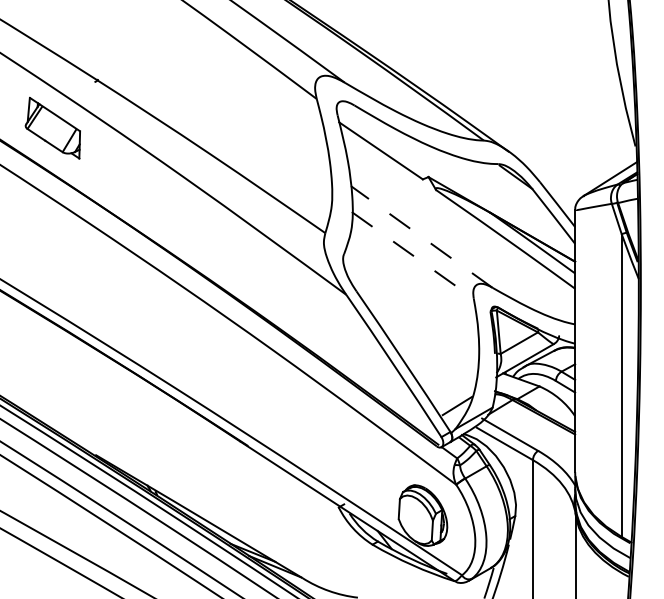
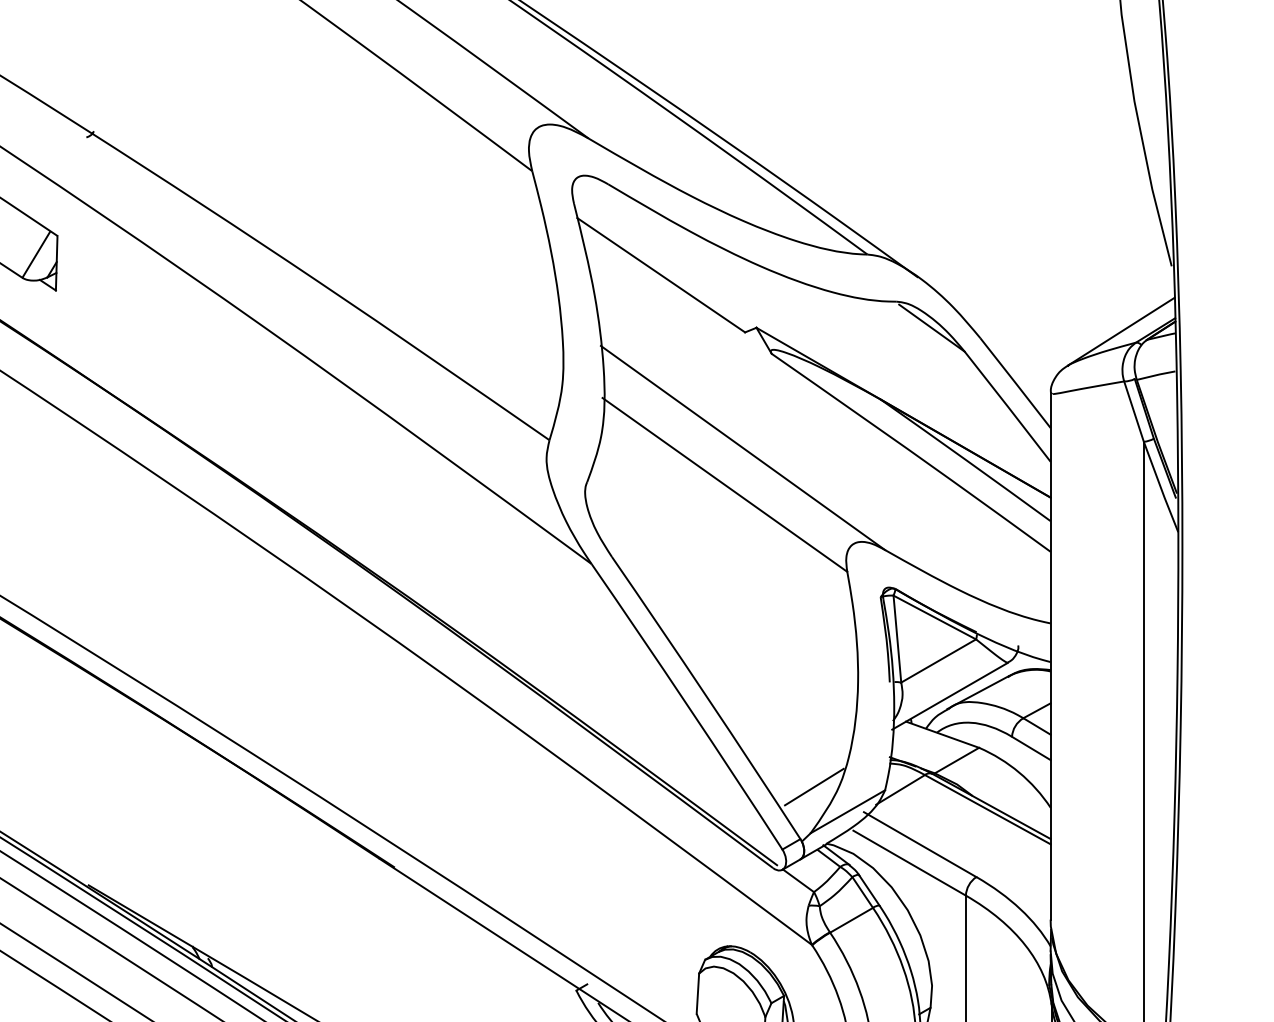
line: (421, 236) -> (742, 446), dashed -> solid
line: (412, 255) -> (724, 485), dashed -> solid

